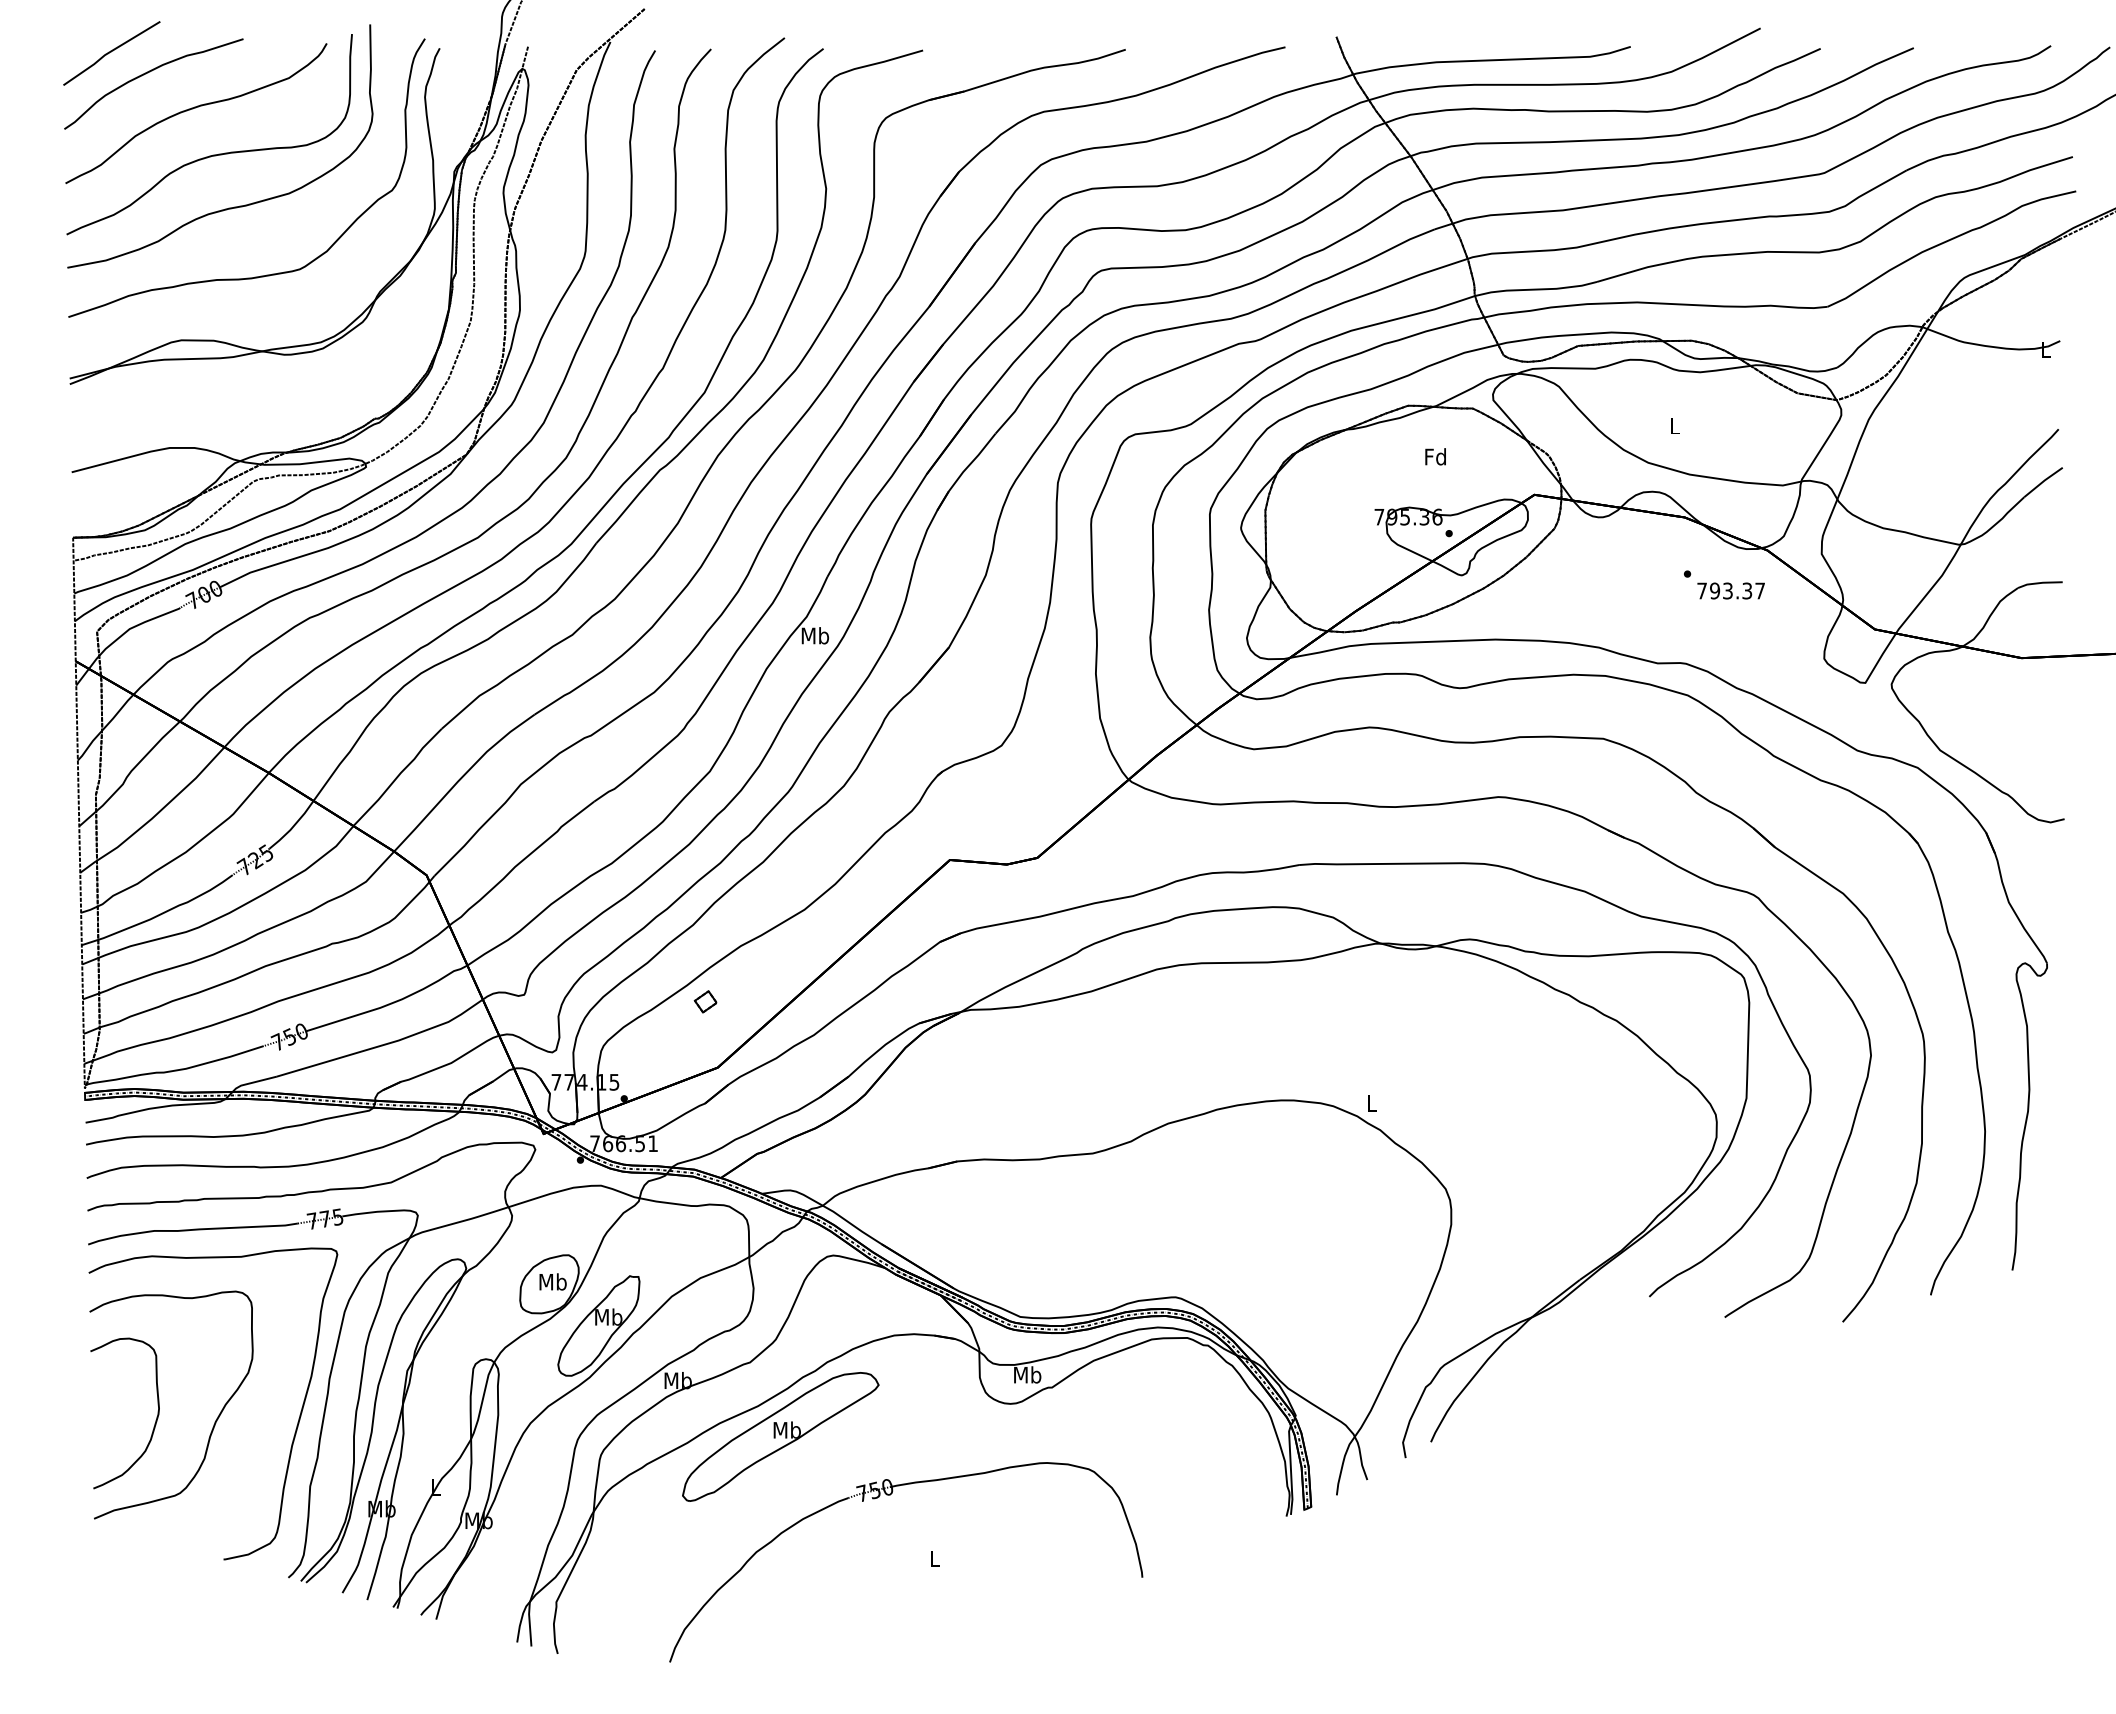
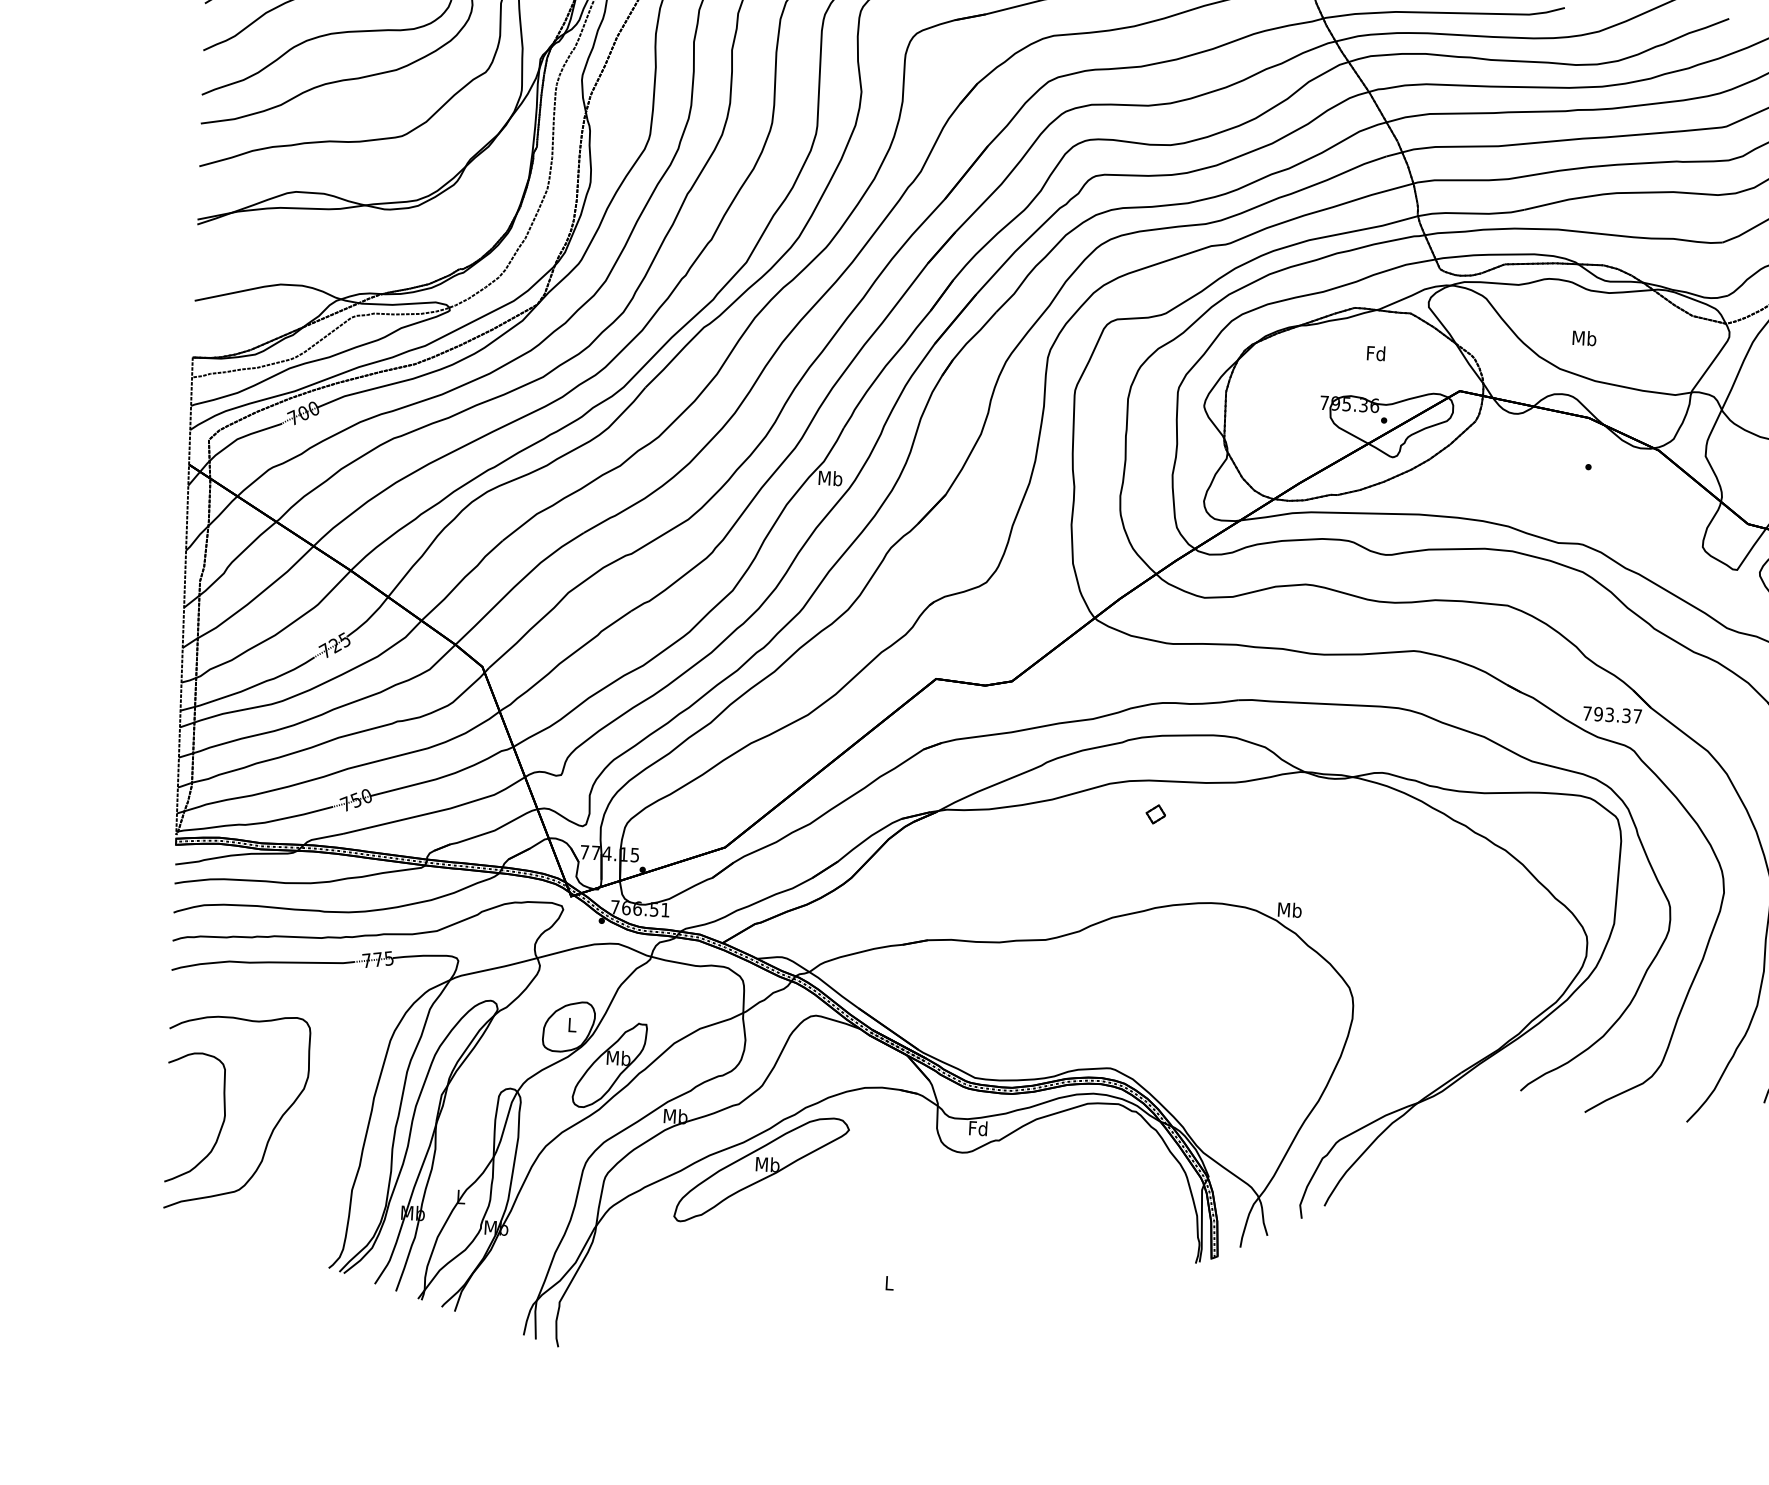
text: (1674, 425) -> (1584, 337), L -> Mb
text: (1730, 590) -> (1611, 714), moved
part: (705, 1001) -> (1155, 814), moved
text: (1371, 1102) -> (1289, 909), L -> Mb
text: (552, 1281) -> (571, 1024), Mb -> L
text: (1027, 1374) -> (978, 1128), Mb -> Fd
curve: (296, 1425) -> (343, 1136), removed
part: (890, 1495) -> (853, 1226), removed

